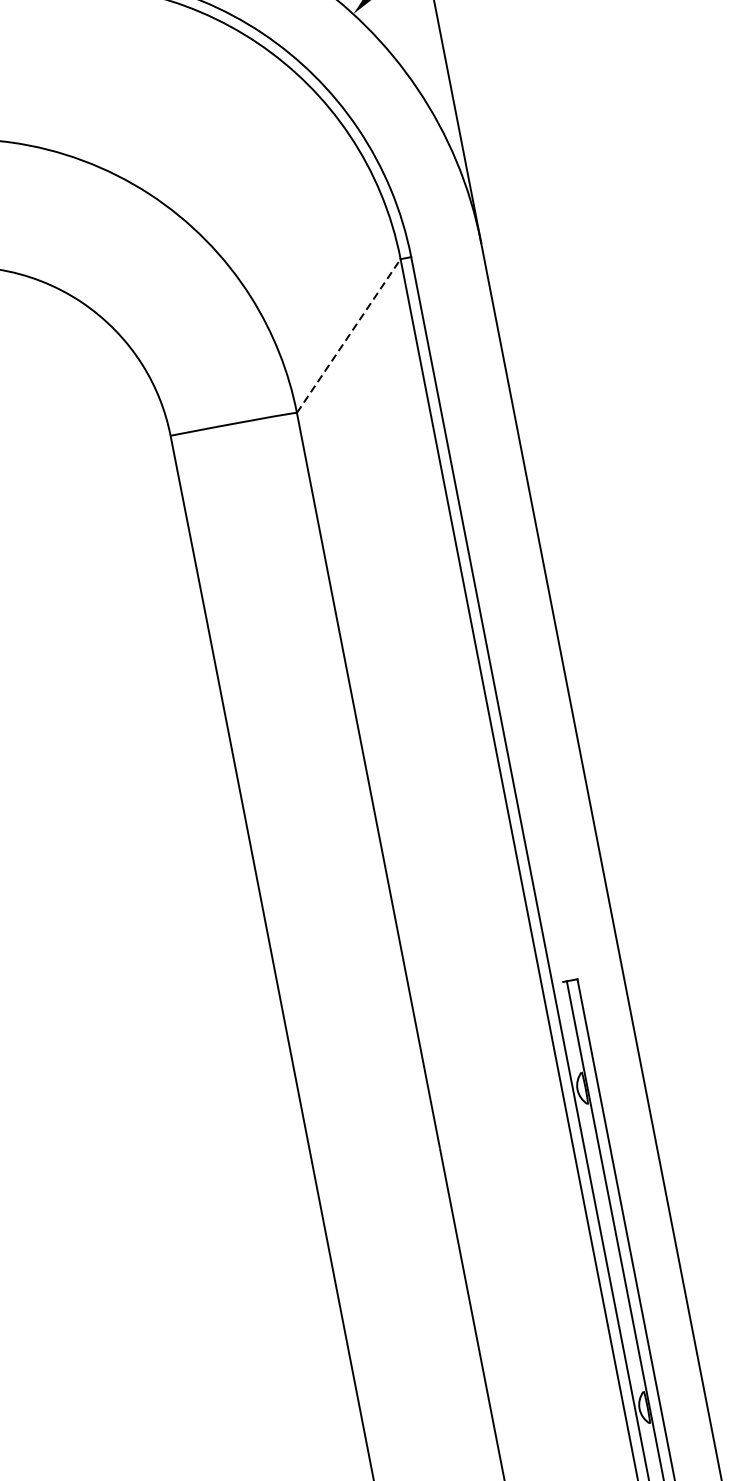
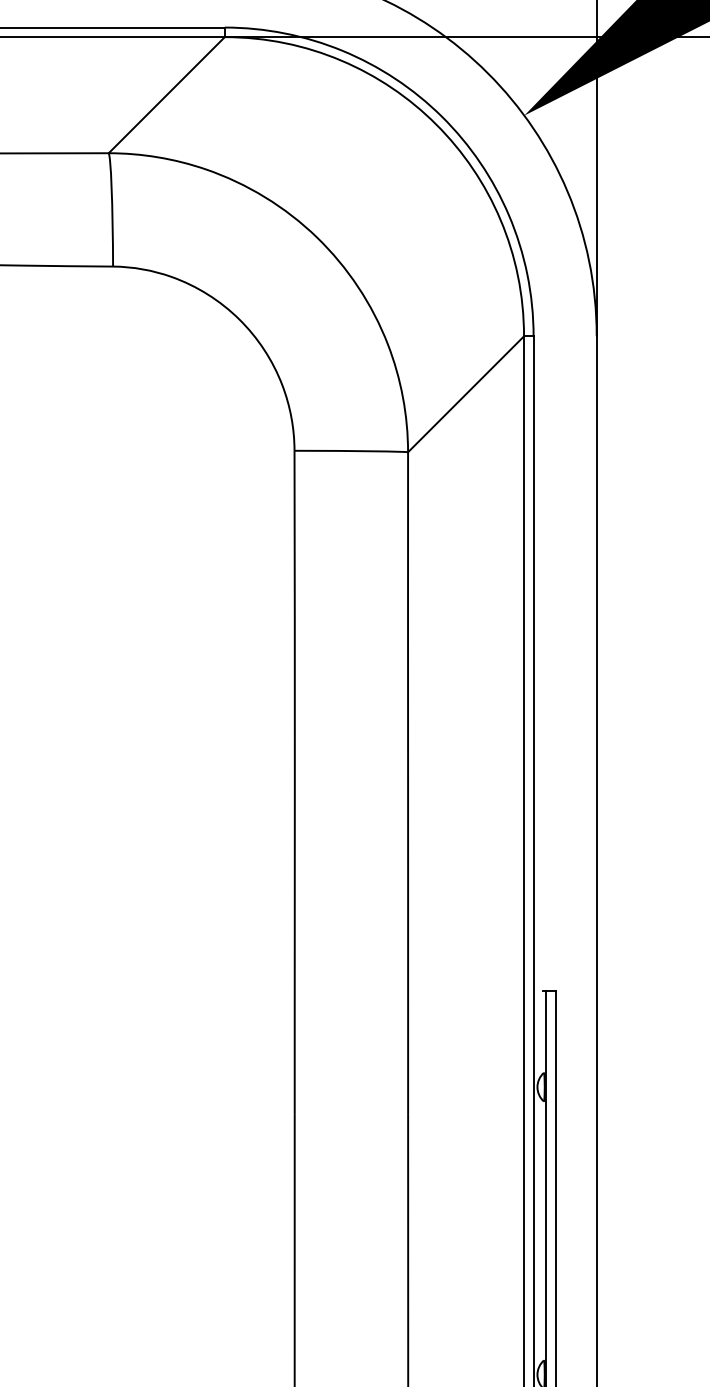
line: (349, 336) -> (466, 394), dashed -> solid

